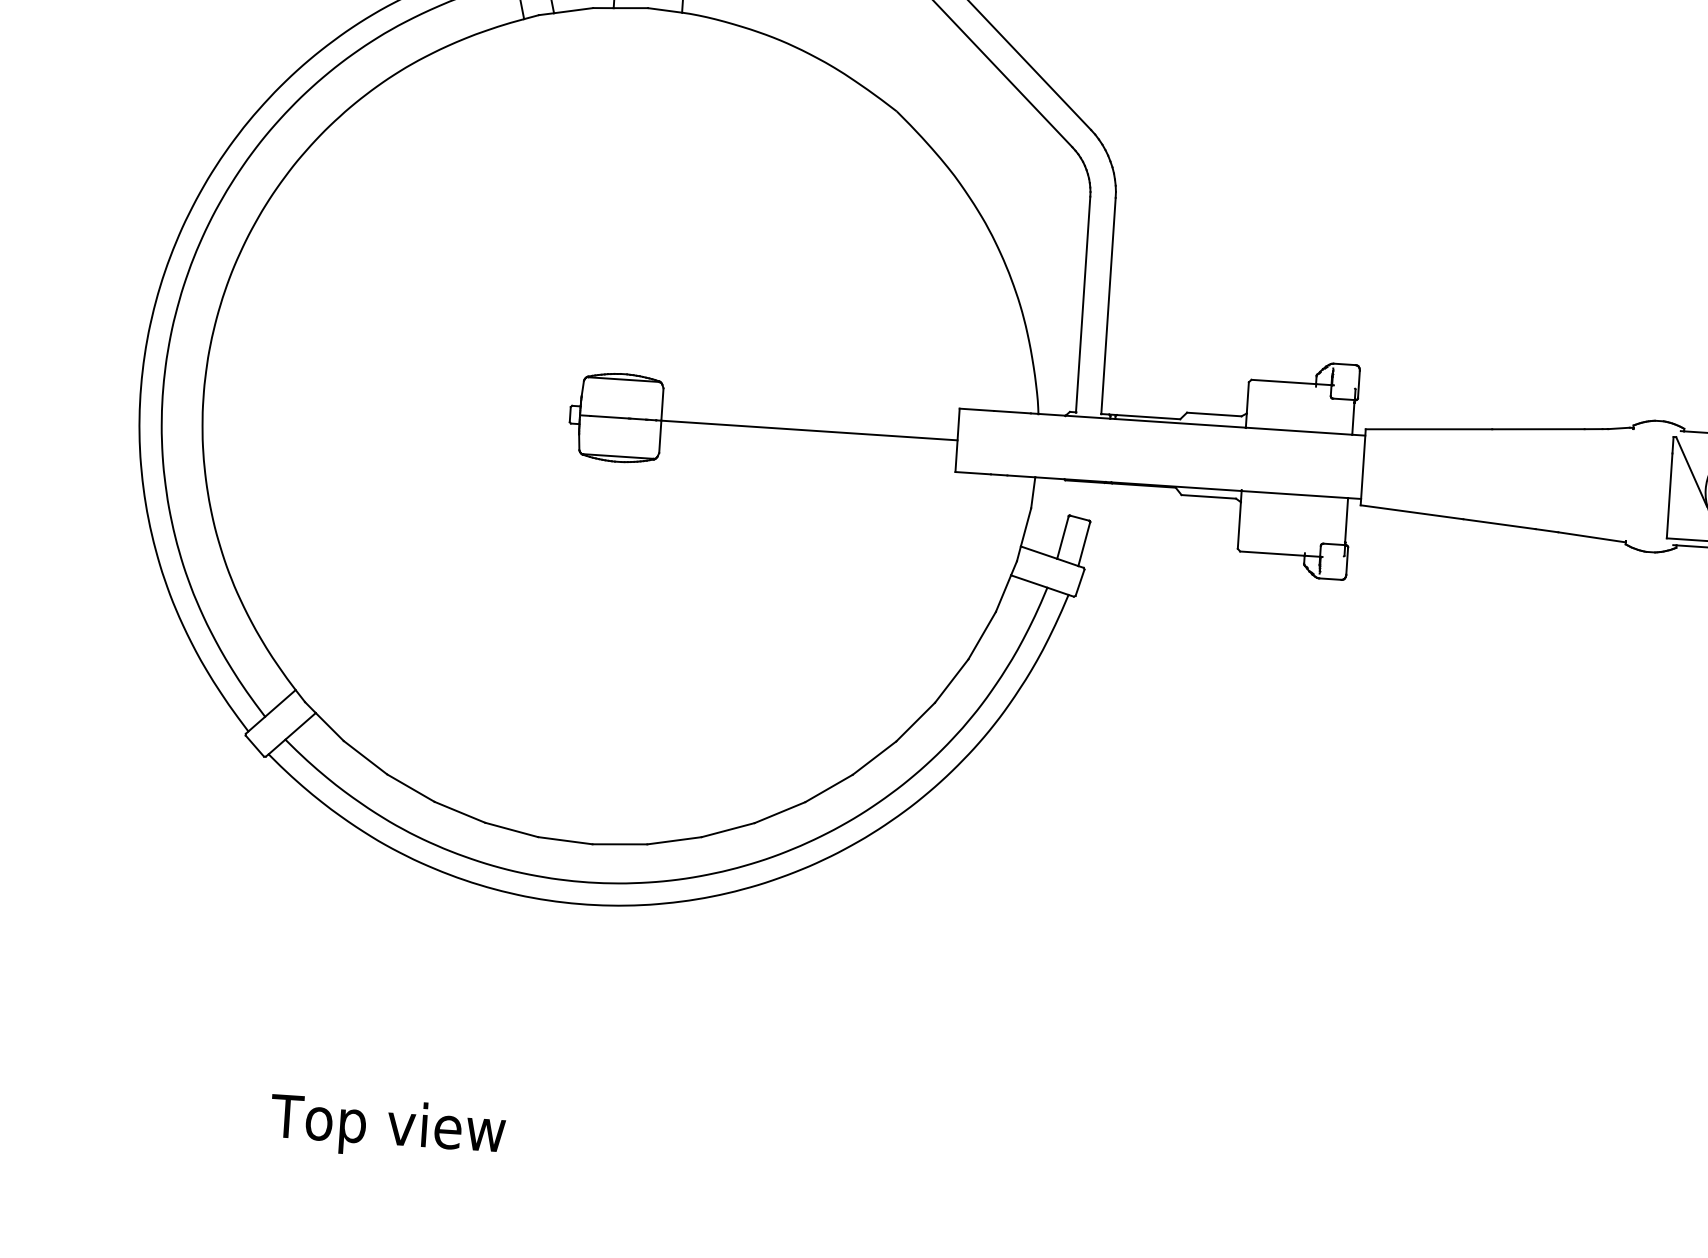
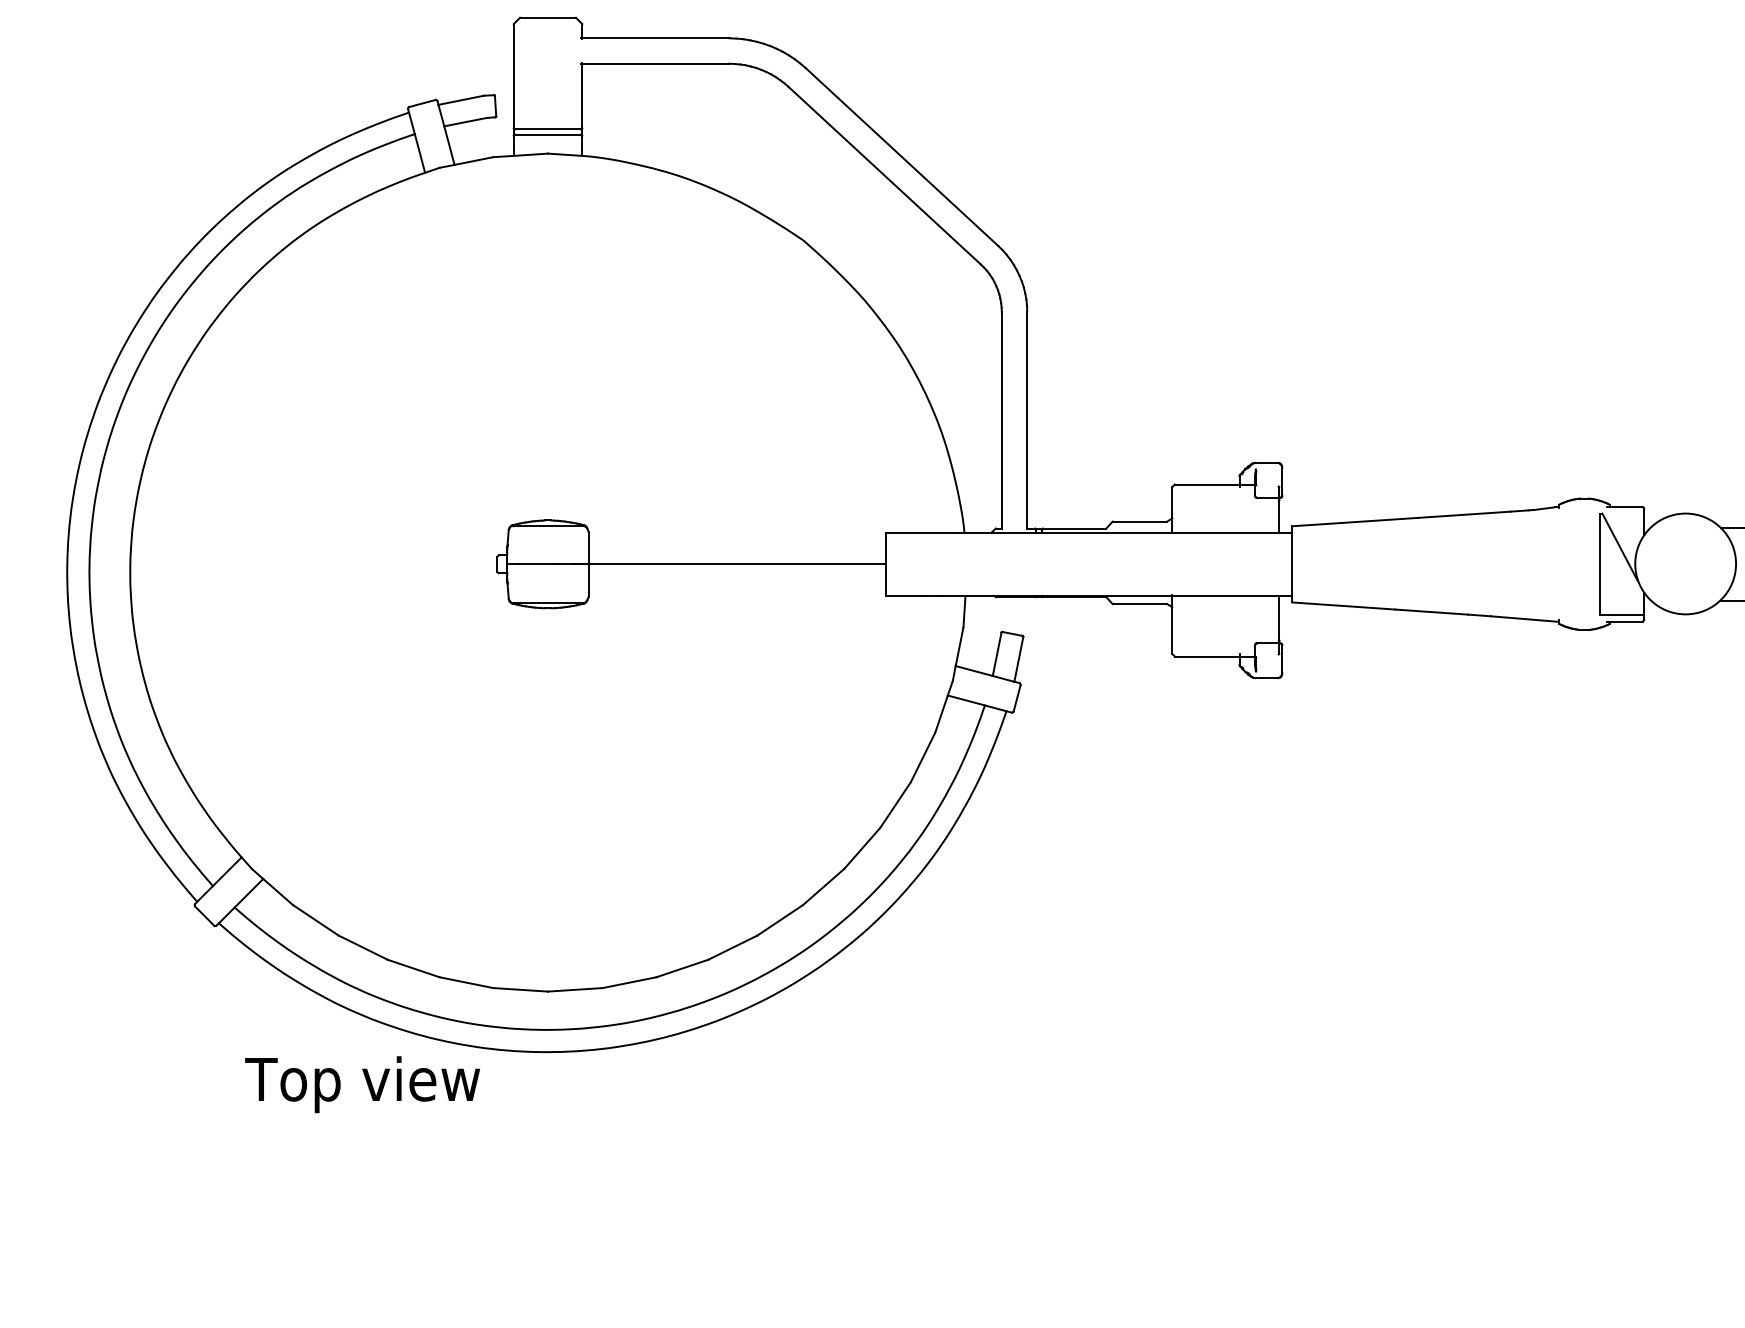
text: (387, 1128) -> (362, 1084), moved

